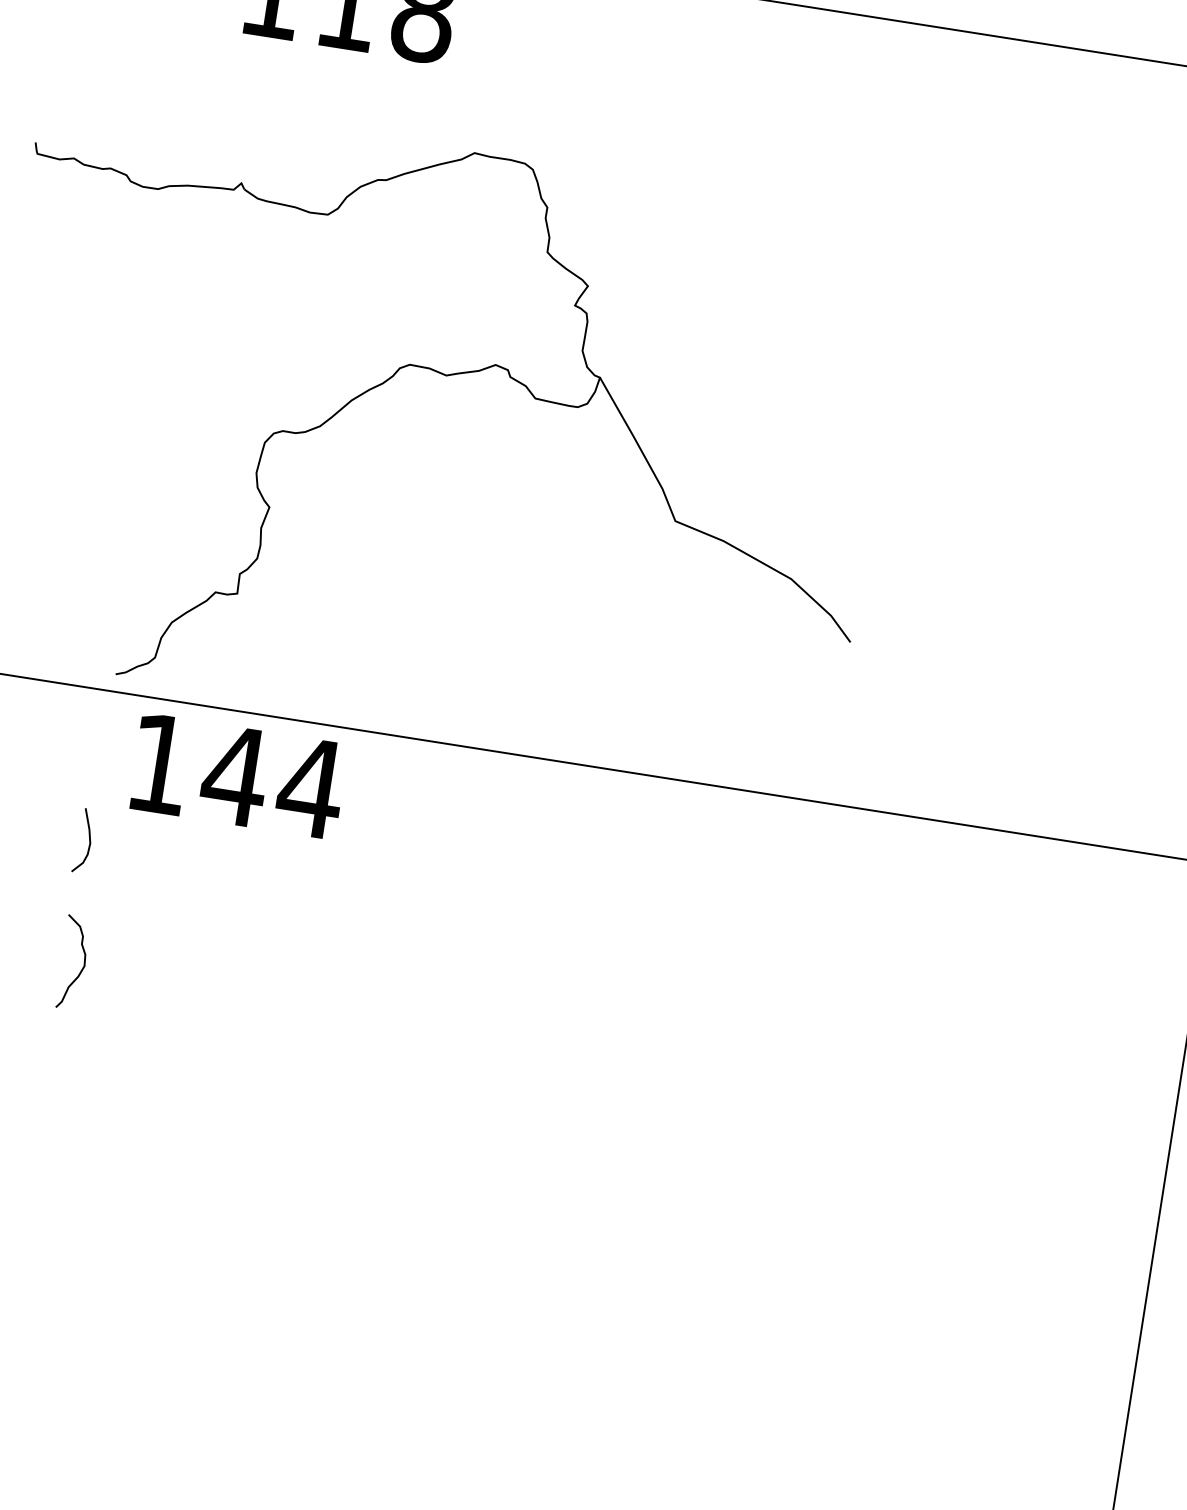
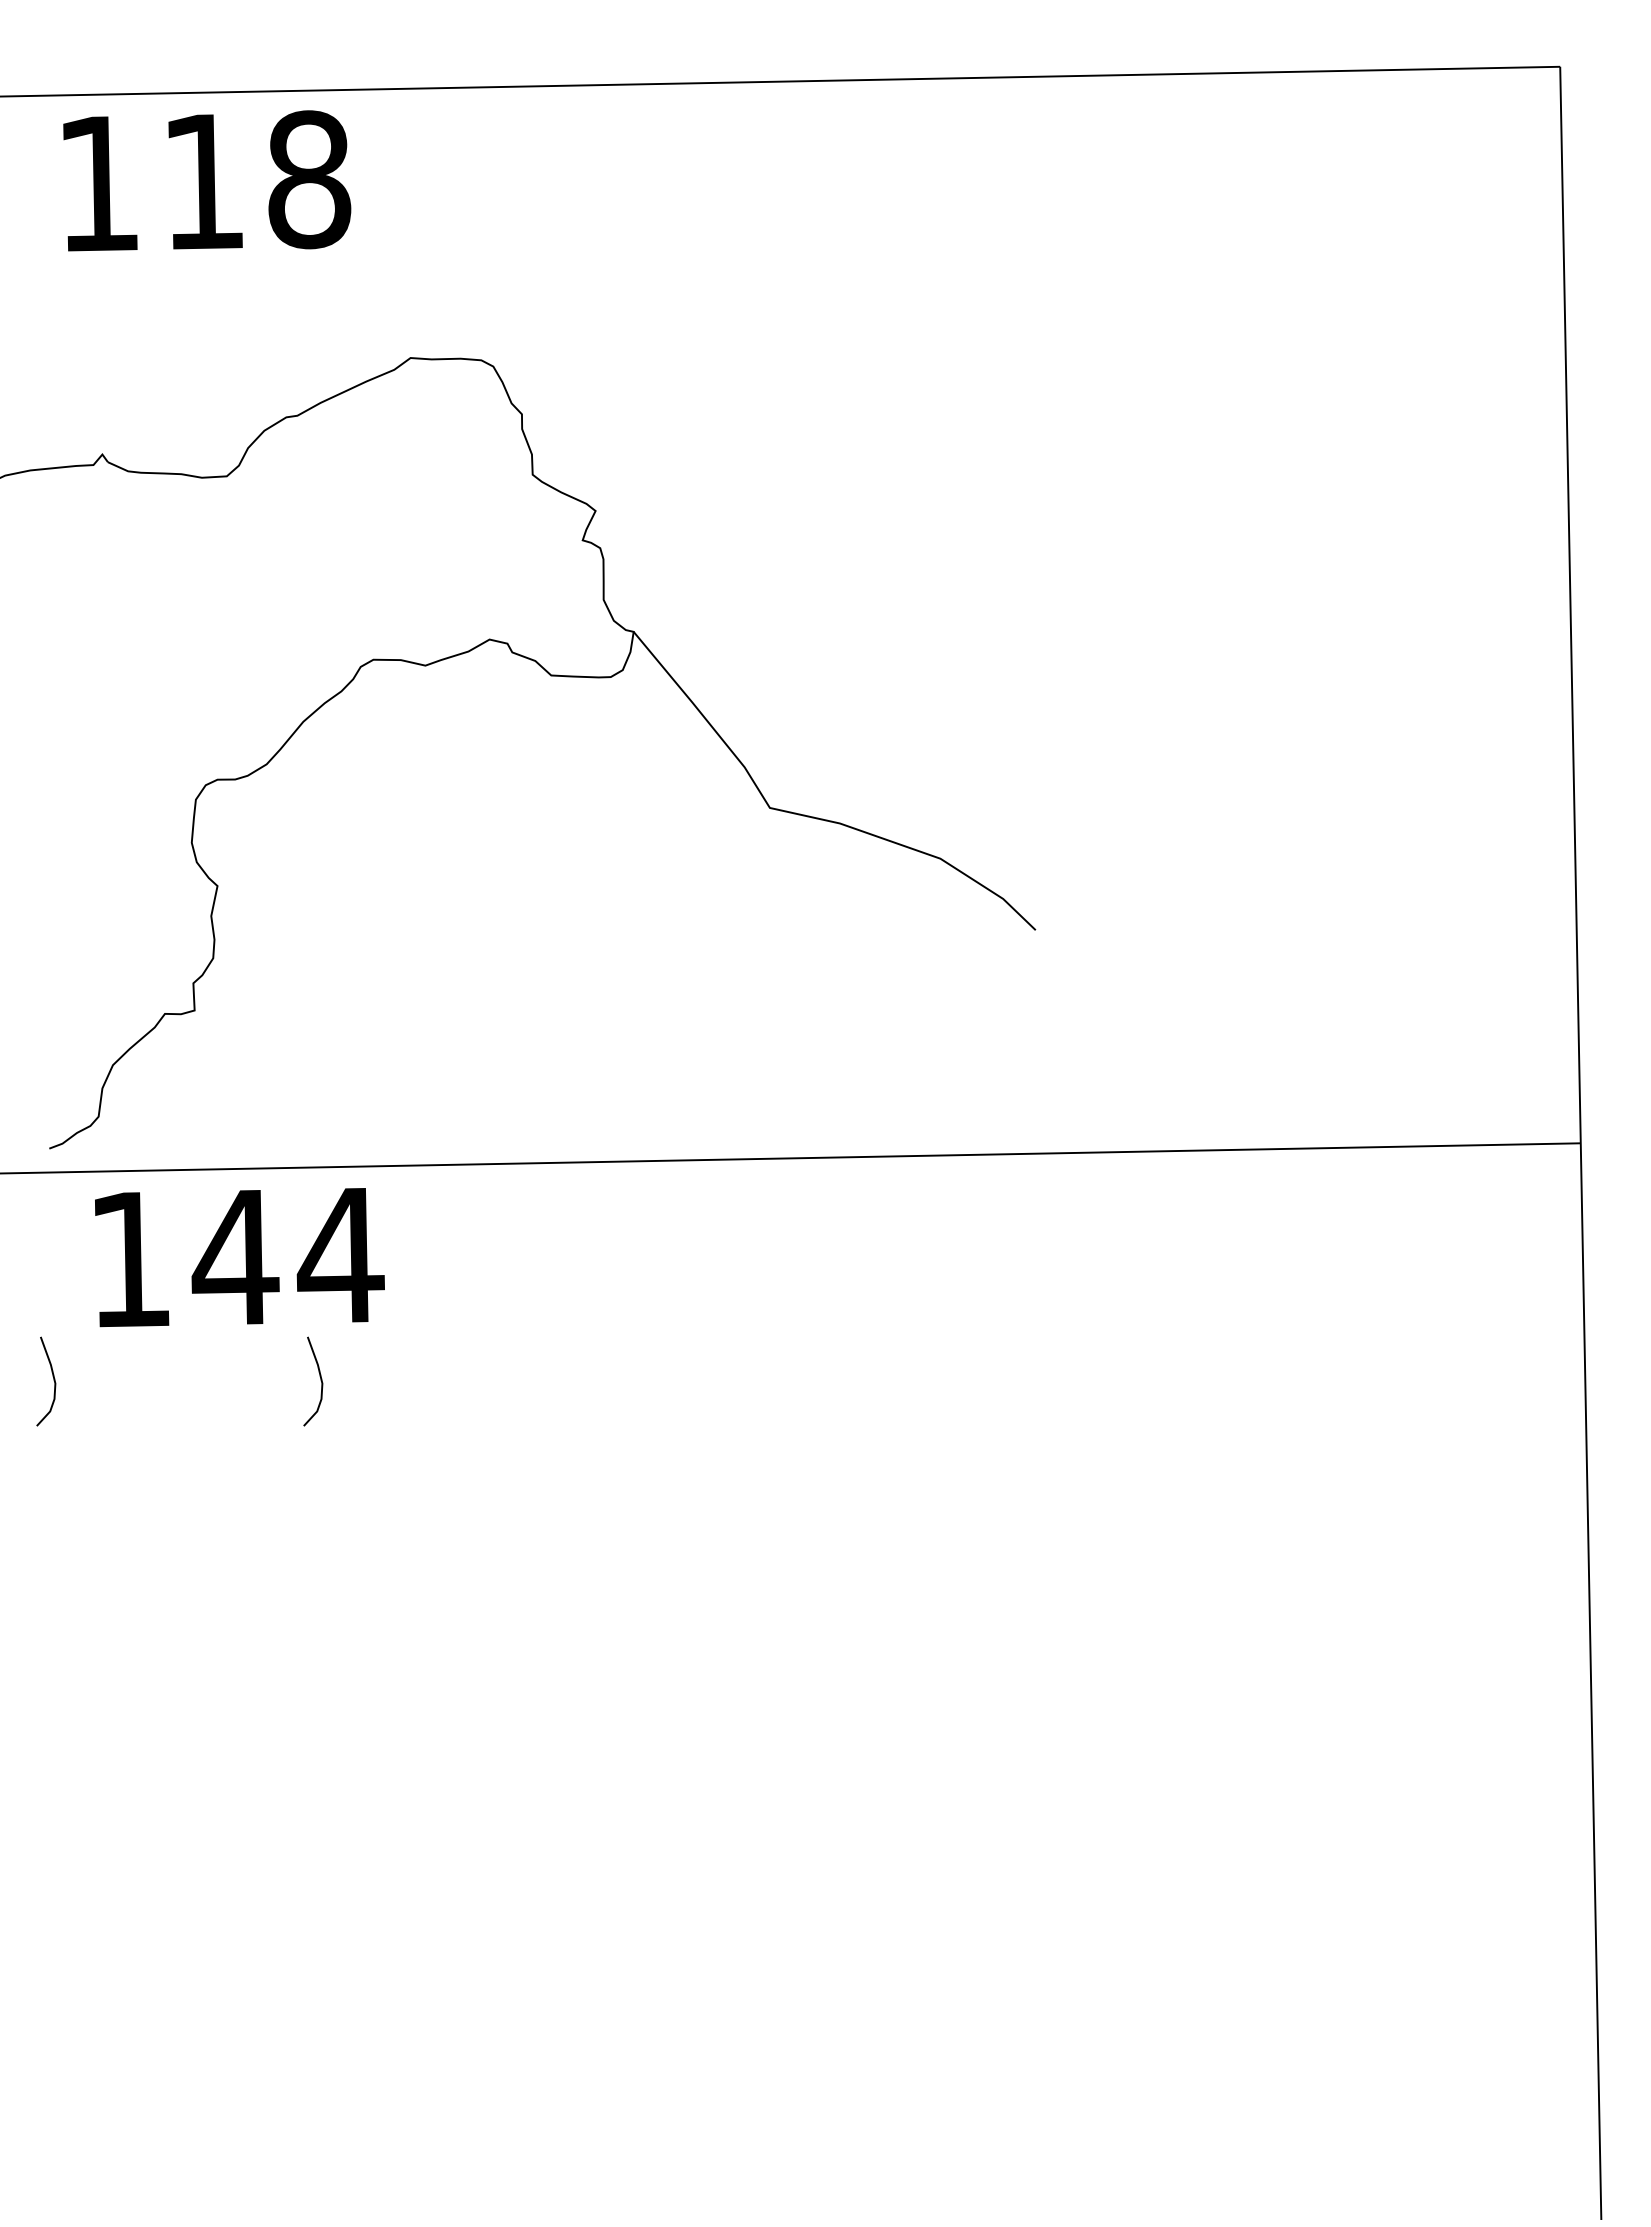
curve: (280, 874) -> (320, 1380), added
curve: (82, 967) -> (74, 1553), removed

